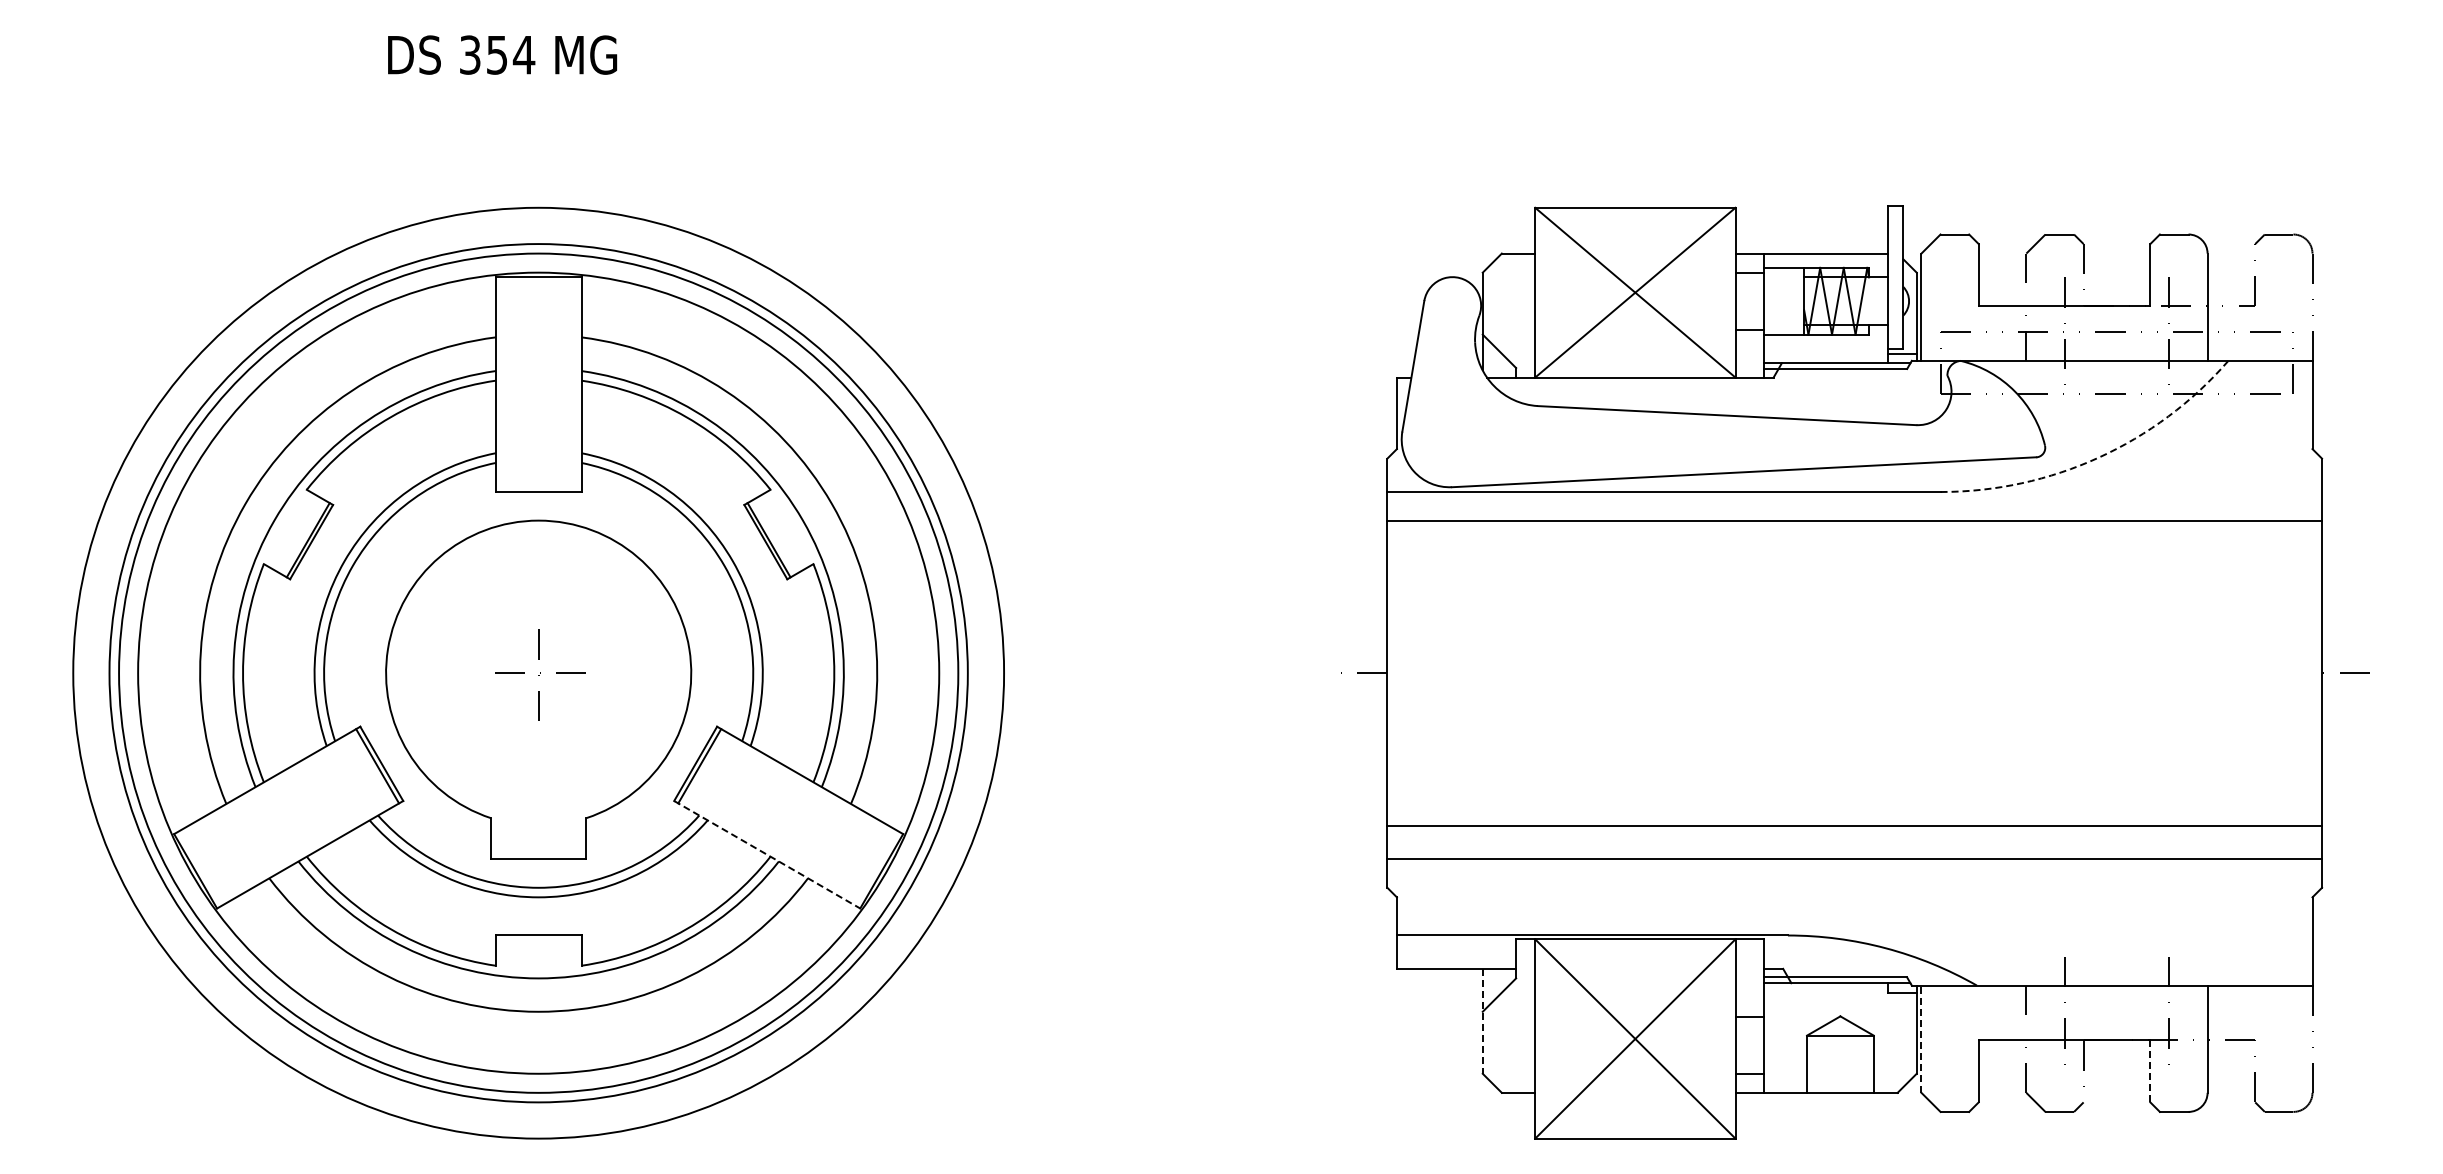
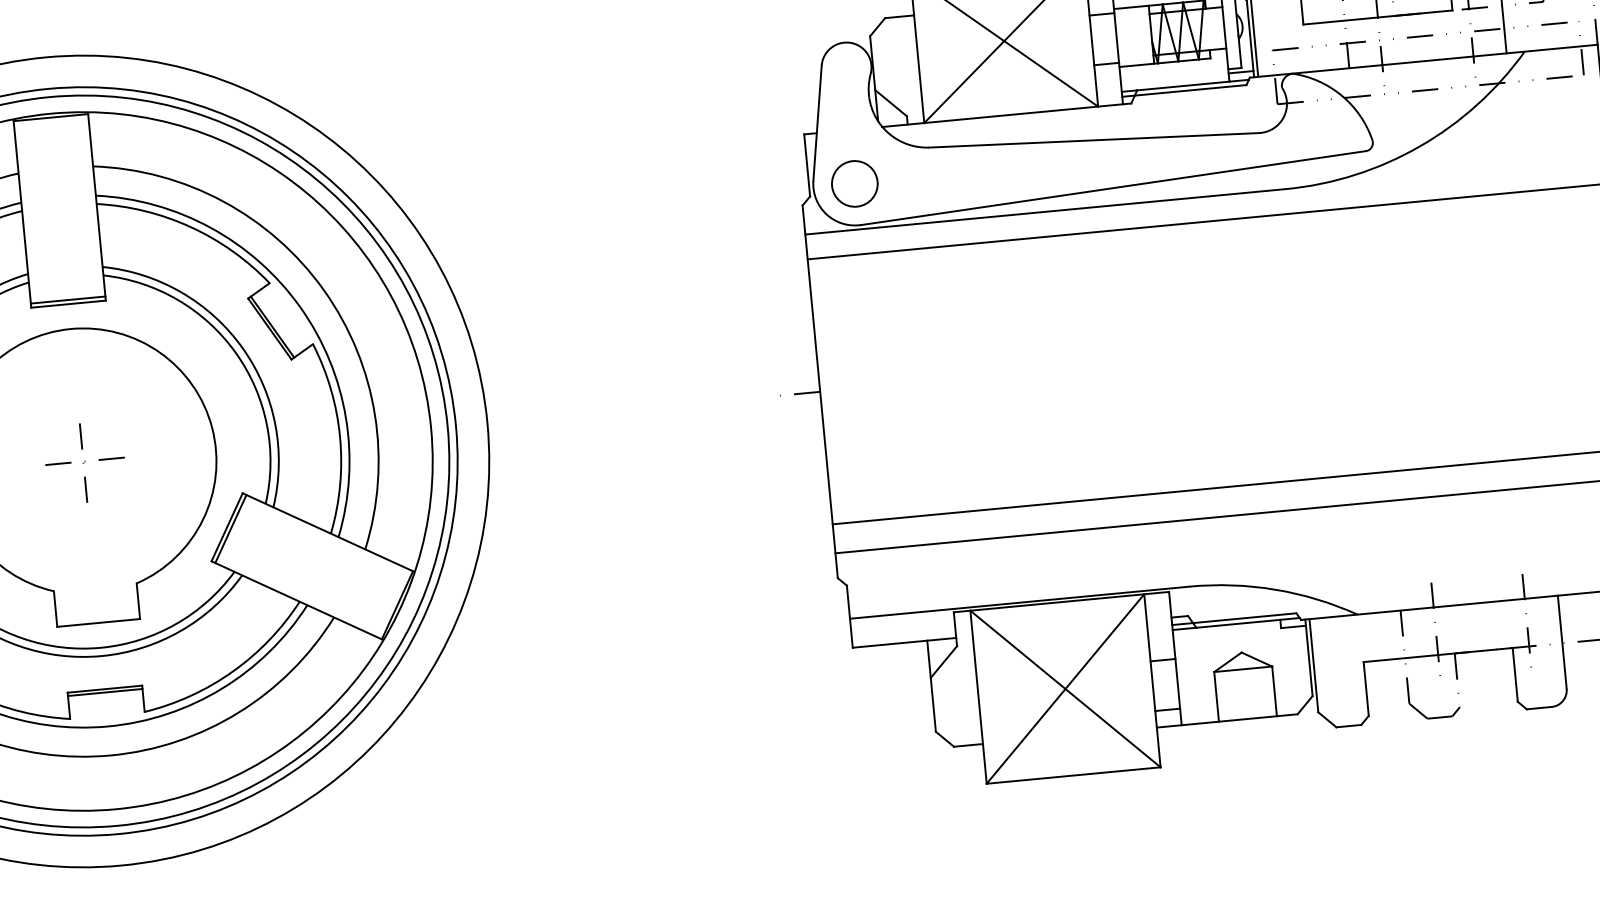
circle: (1449, 439) -> (854, 183), added
arc: (2098, 457) -> (1419, 146), dashed -> solid
line: (538, 487) -> (68, 300), added
line: (767, 855) -> (297, 600), dashed -> solid
line: (538, 939) -> (105, 692), added
line: (1482, 1021) -> (931, 686), dashed -> solid
line: (1921, 1039) -> (1313, 665), dashed -> solid
line: (2150, 1071) -> (1515, 674), dashed -> solid

